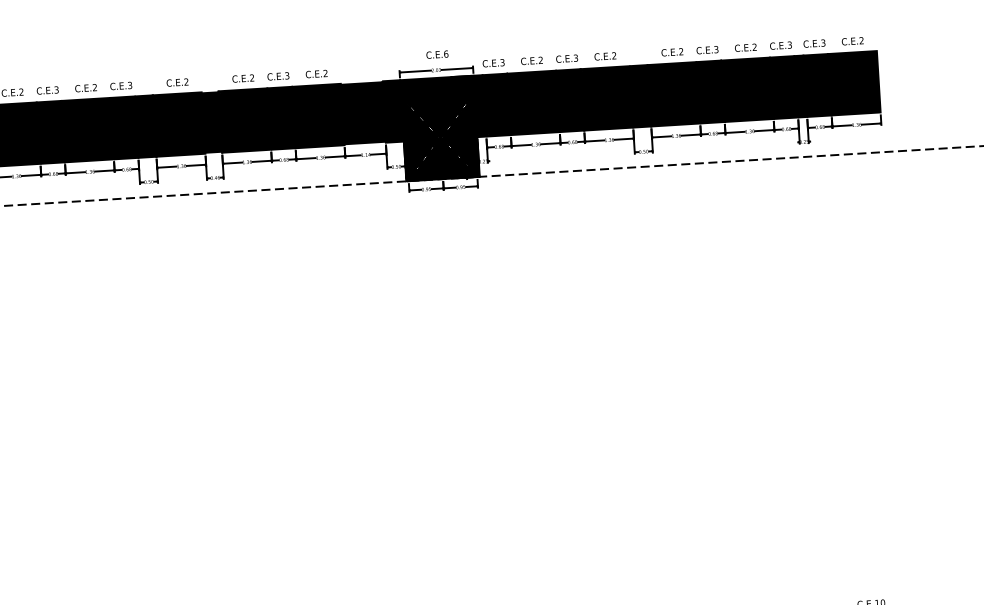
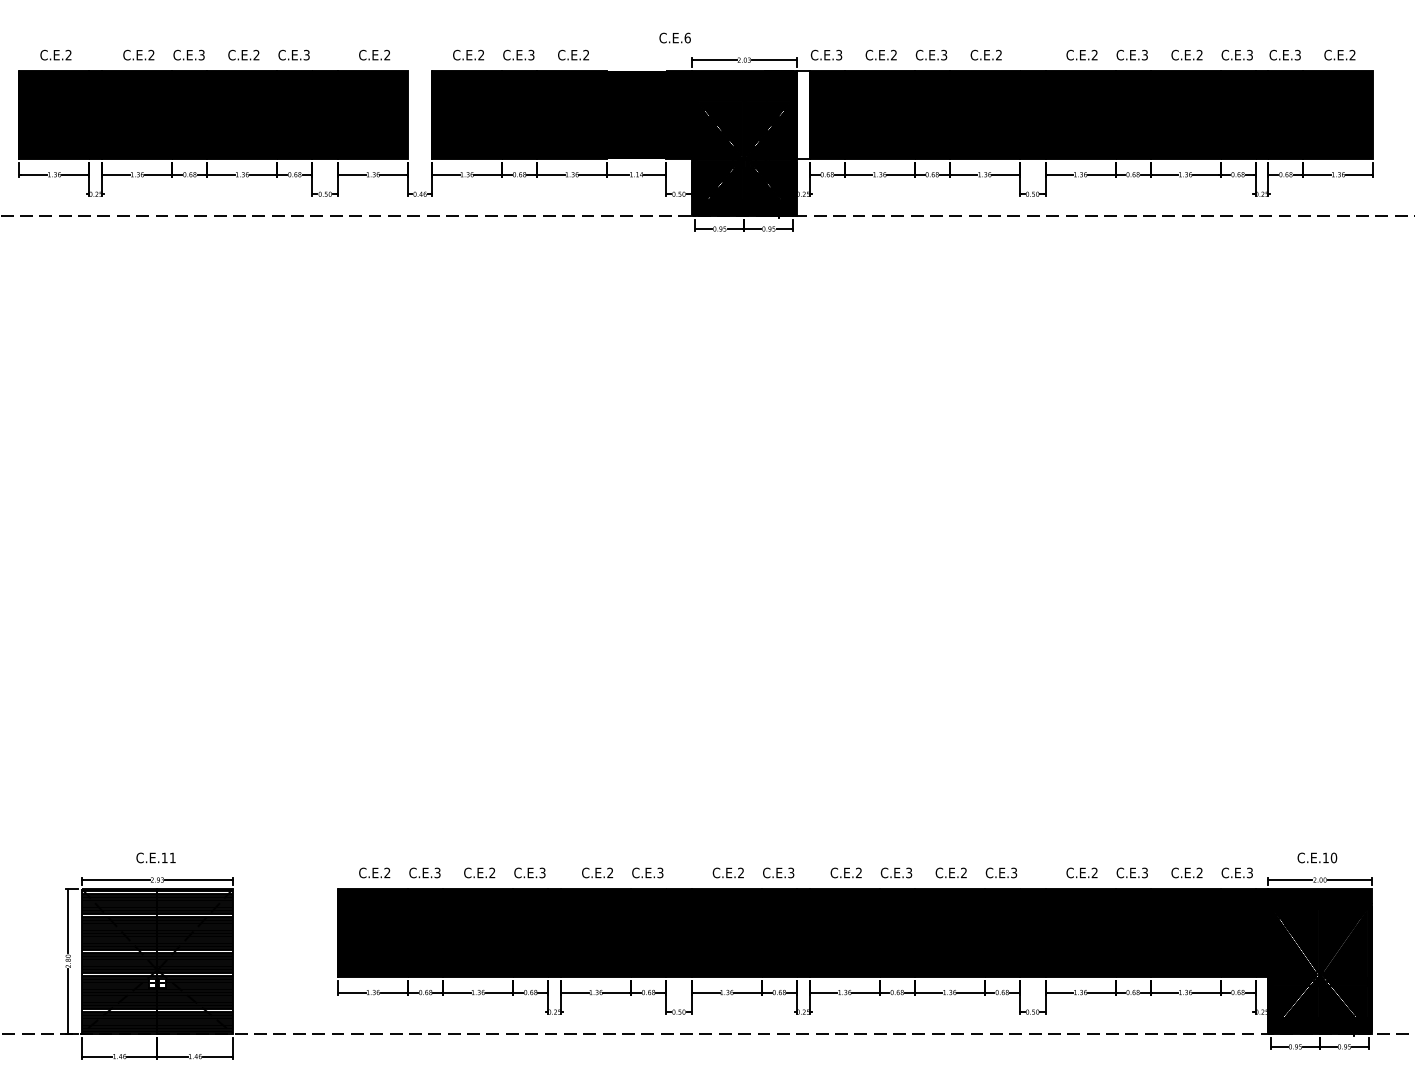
text: (436, 54) -> (674, 37), moved
fill: (479, 105) -> (802, 114), removed
fill: (212, 122) -> (420, 114), removed

